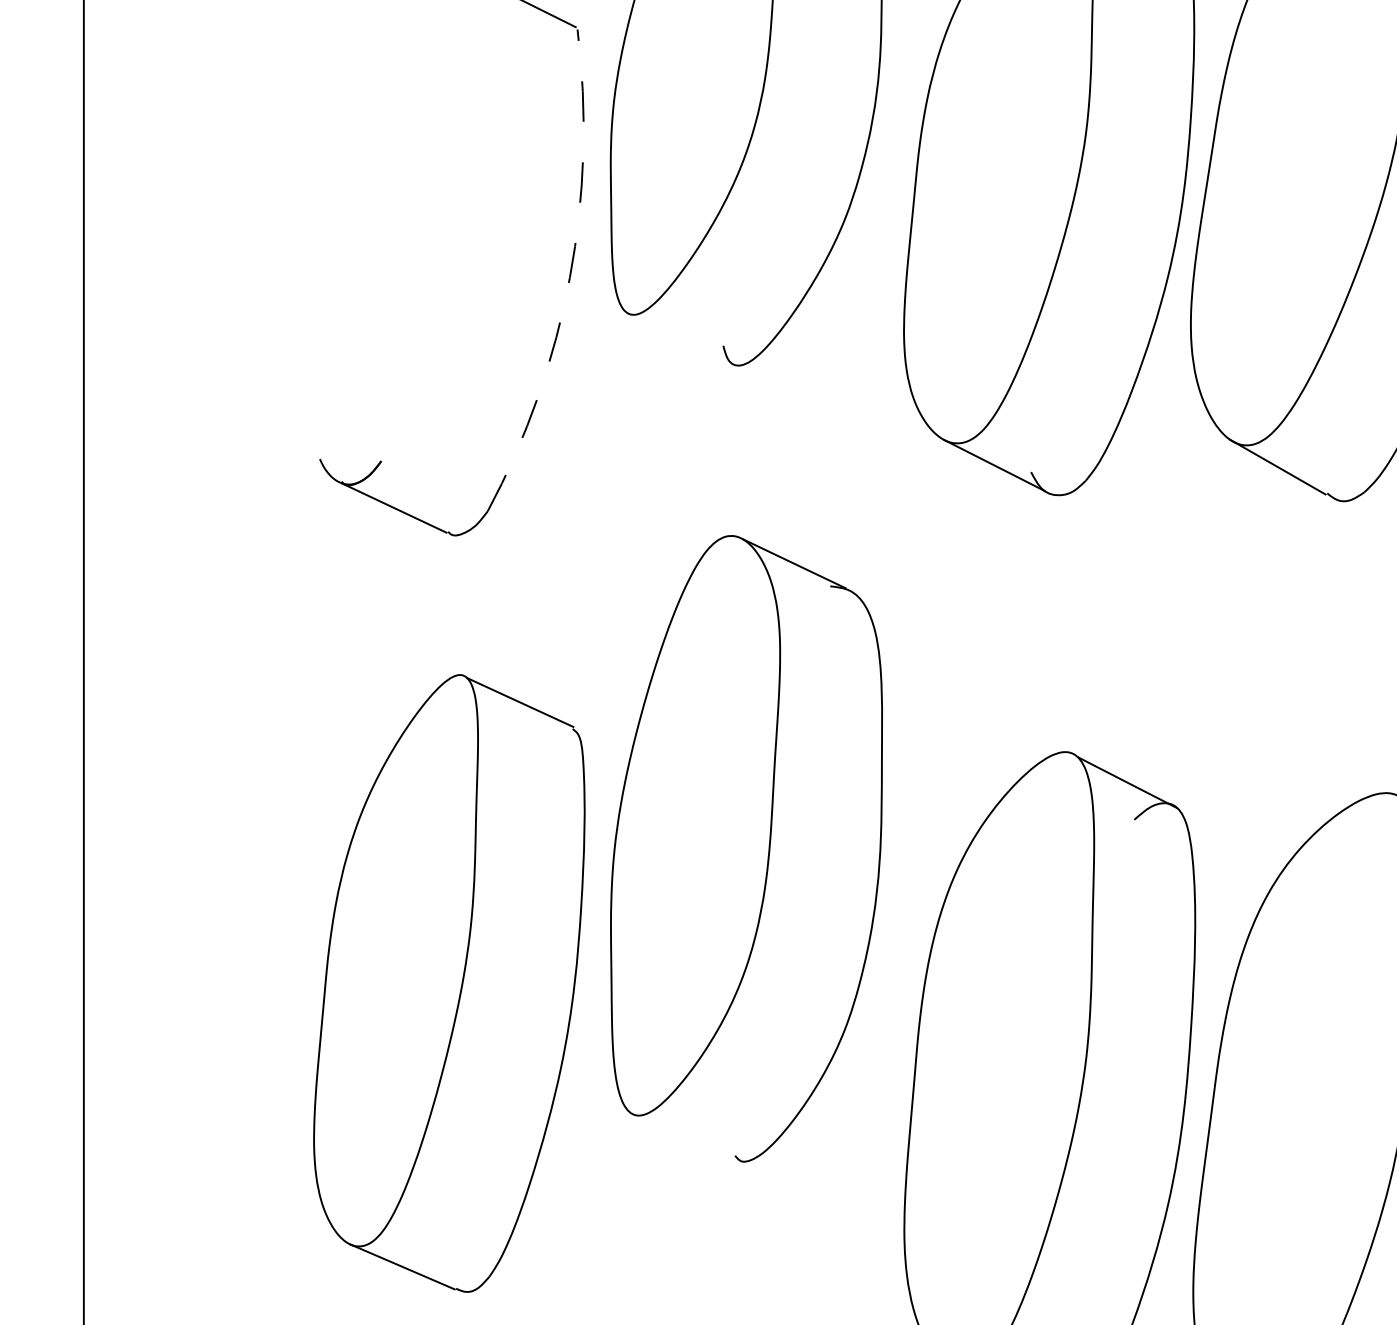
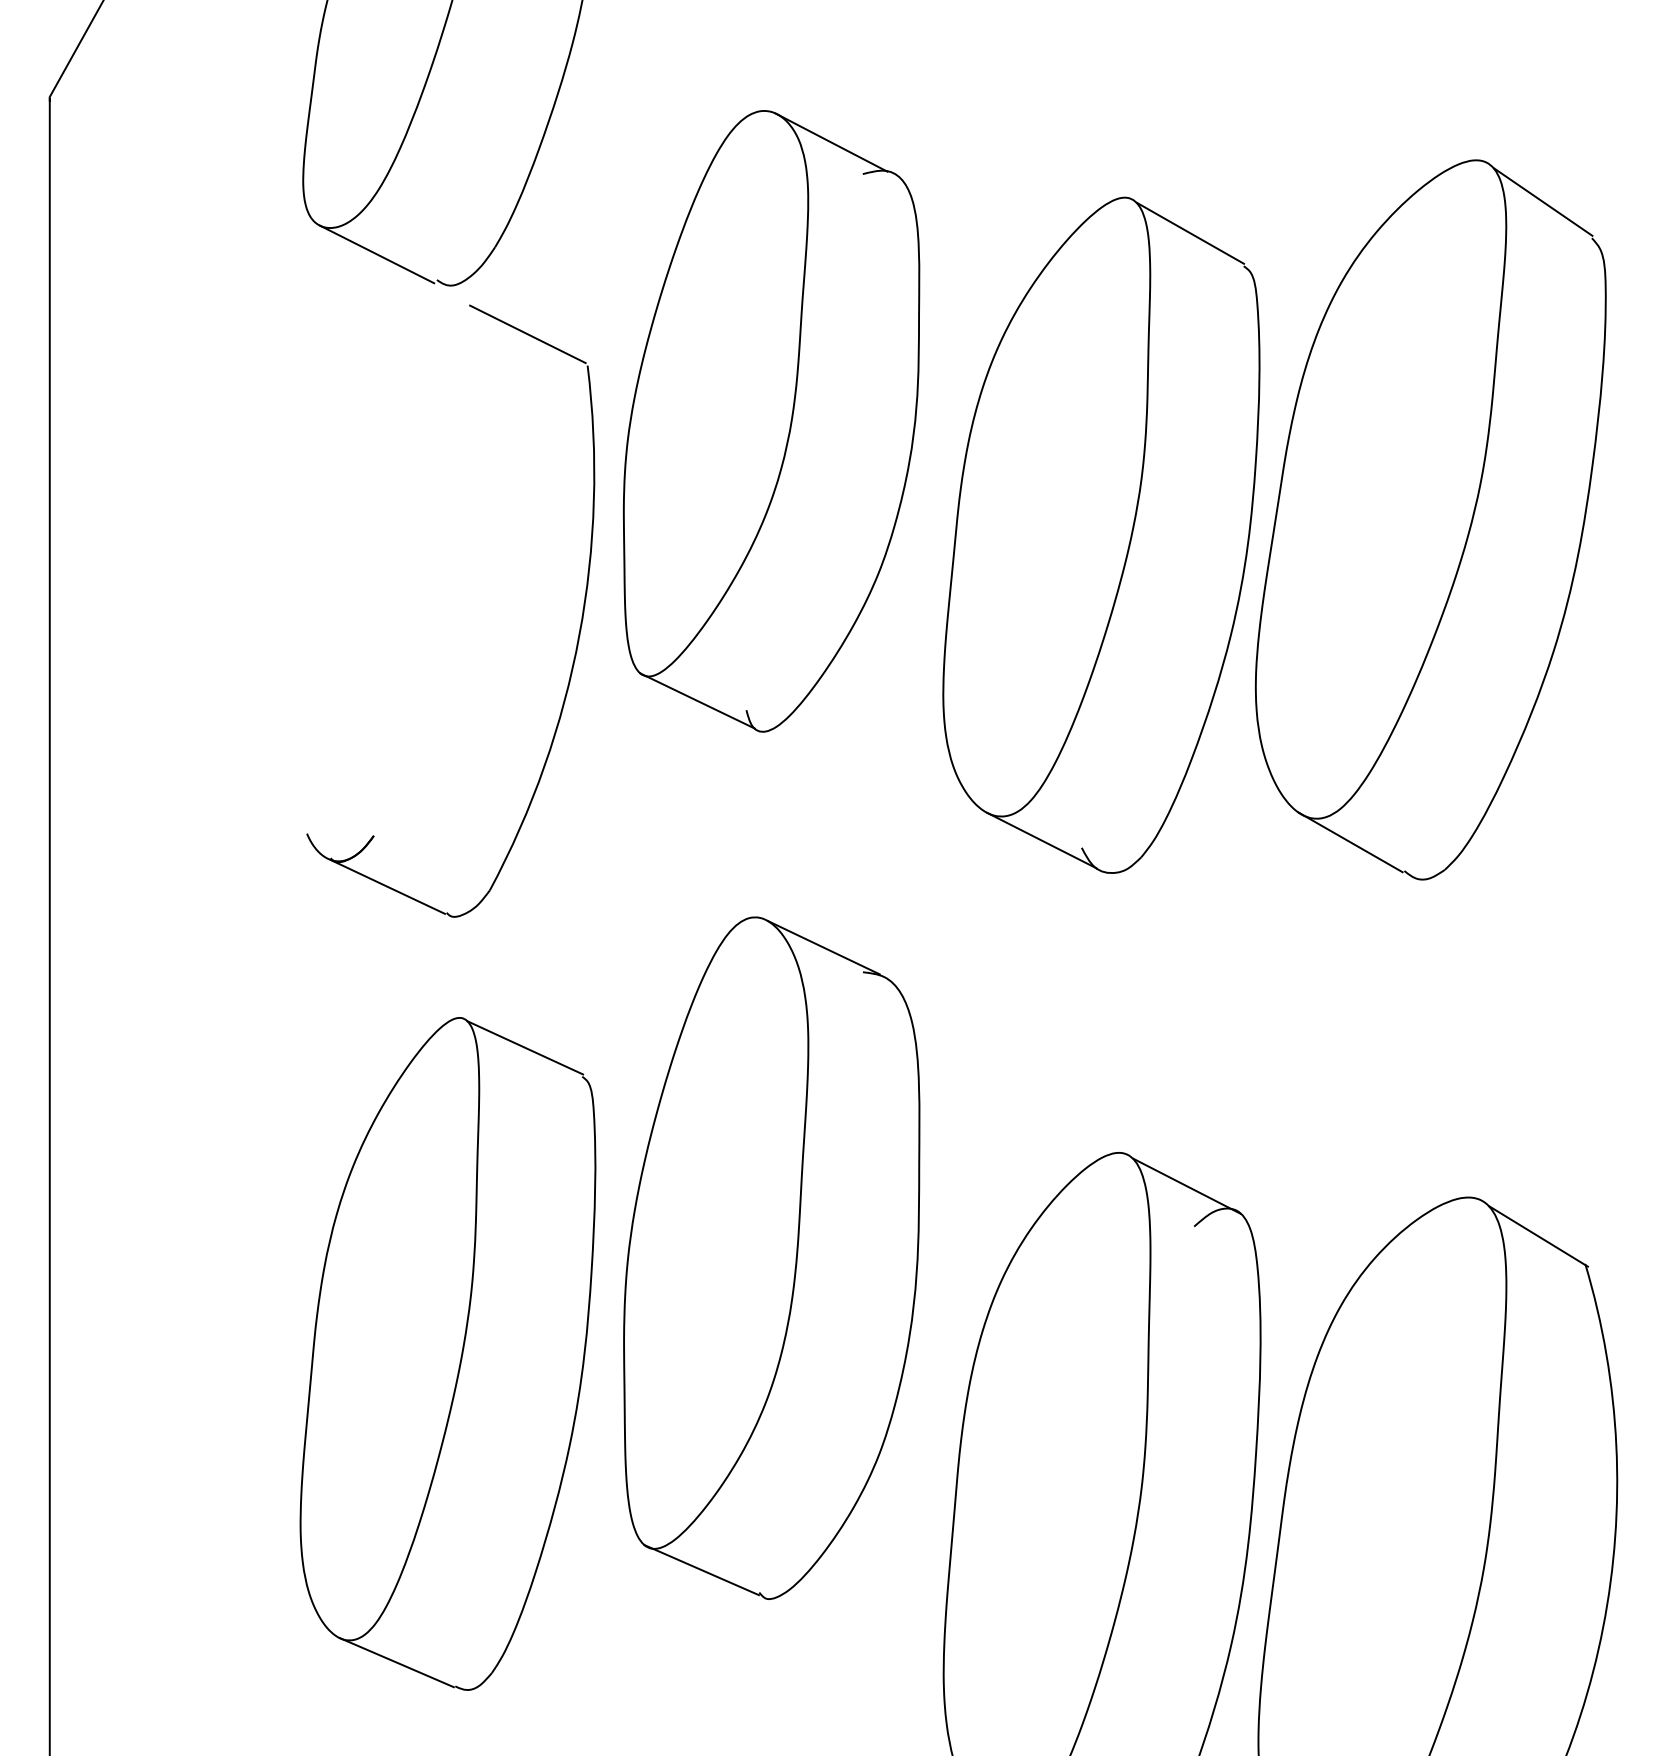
arc: (570, 277) -> (579, 635), dashed -> solid
line: (678, 336) -> (697, 700), added
part: (448, 983) -> (447, 1353), moved
line: (682, 1135) -> (701, 1570), added

